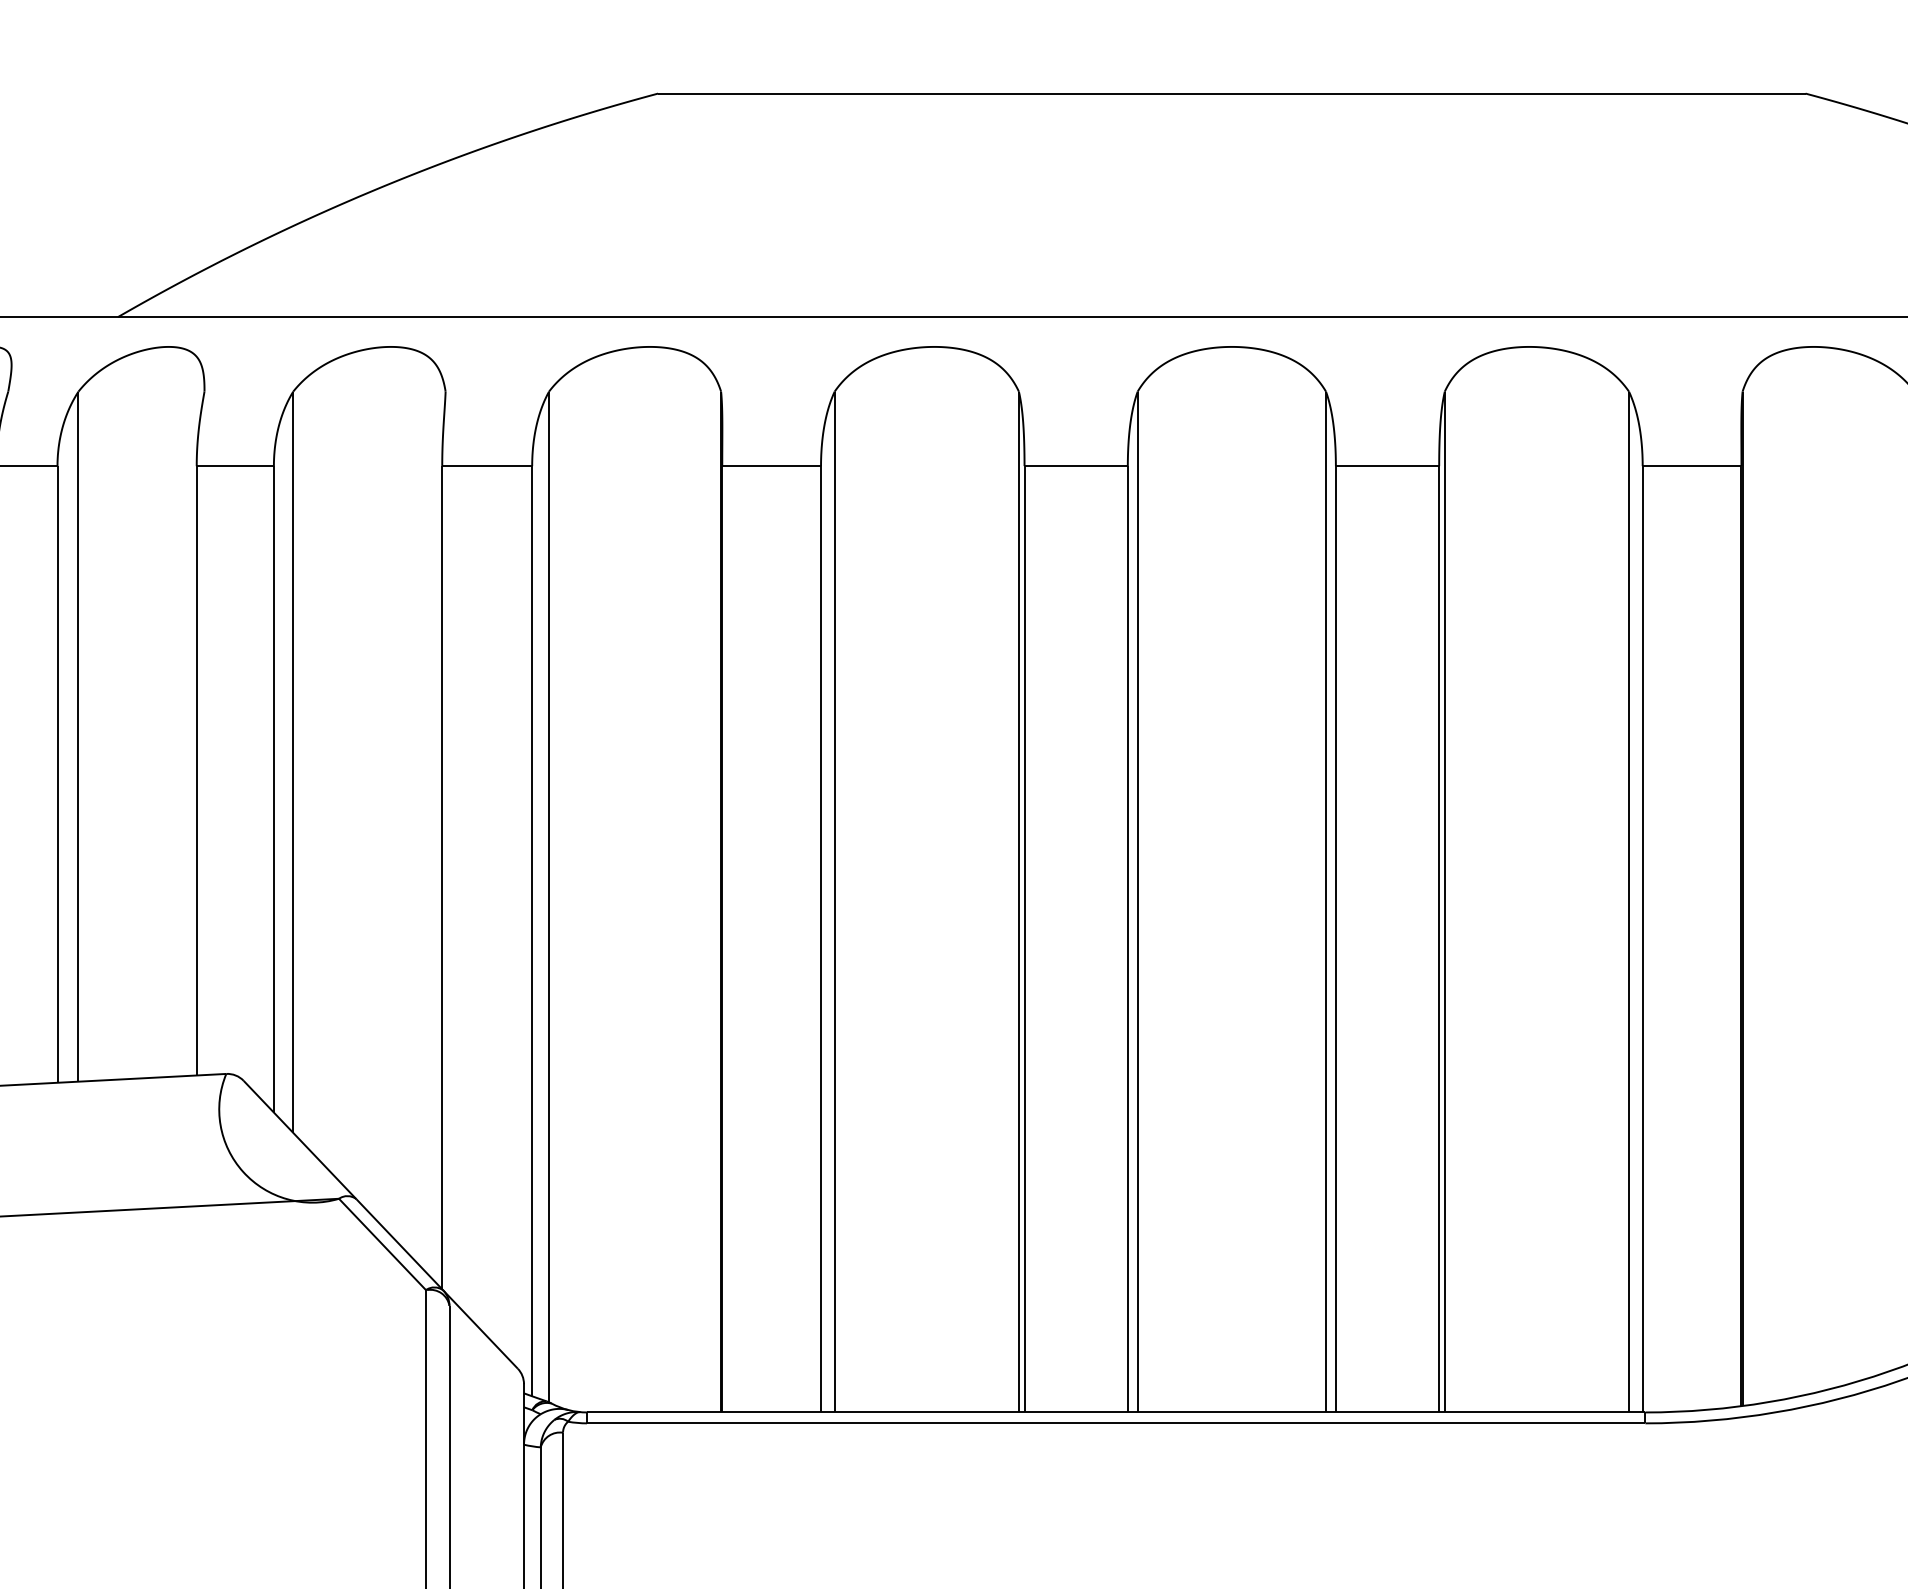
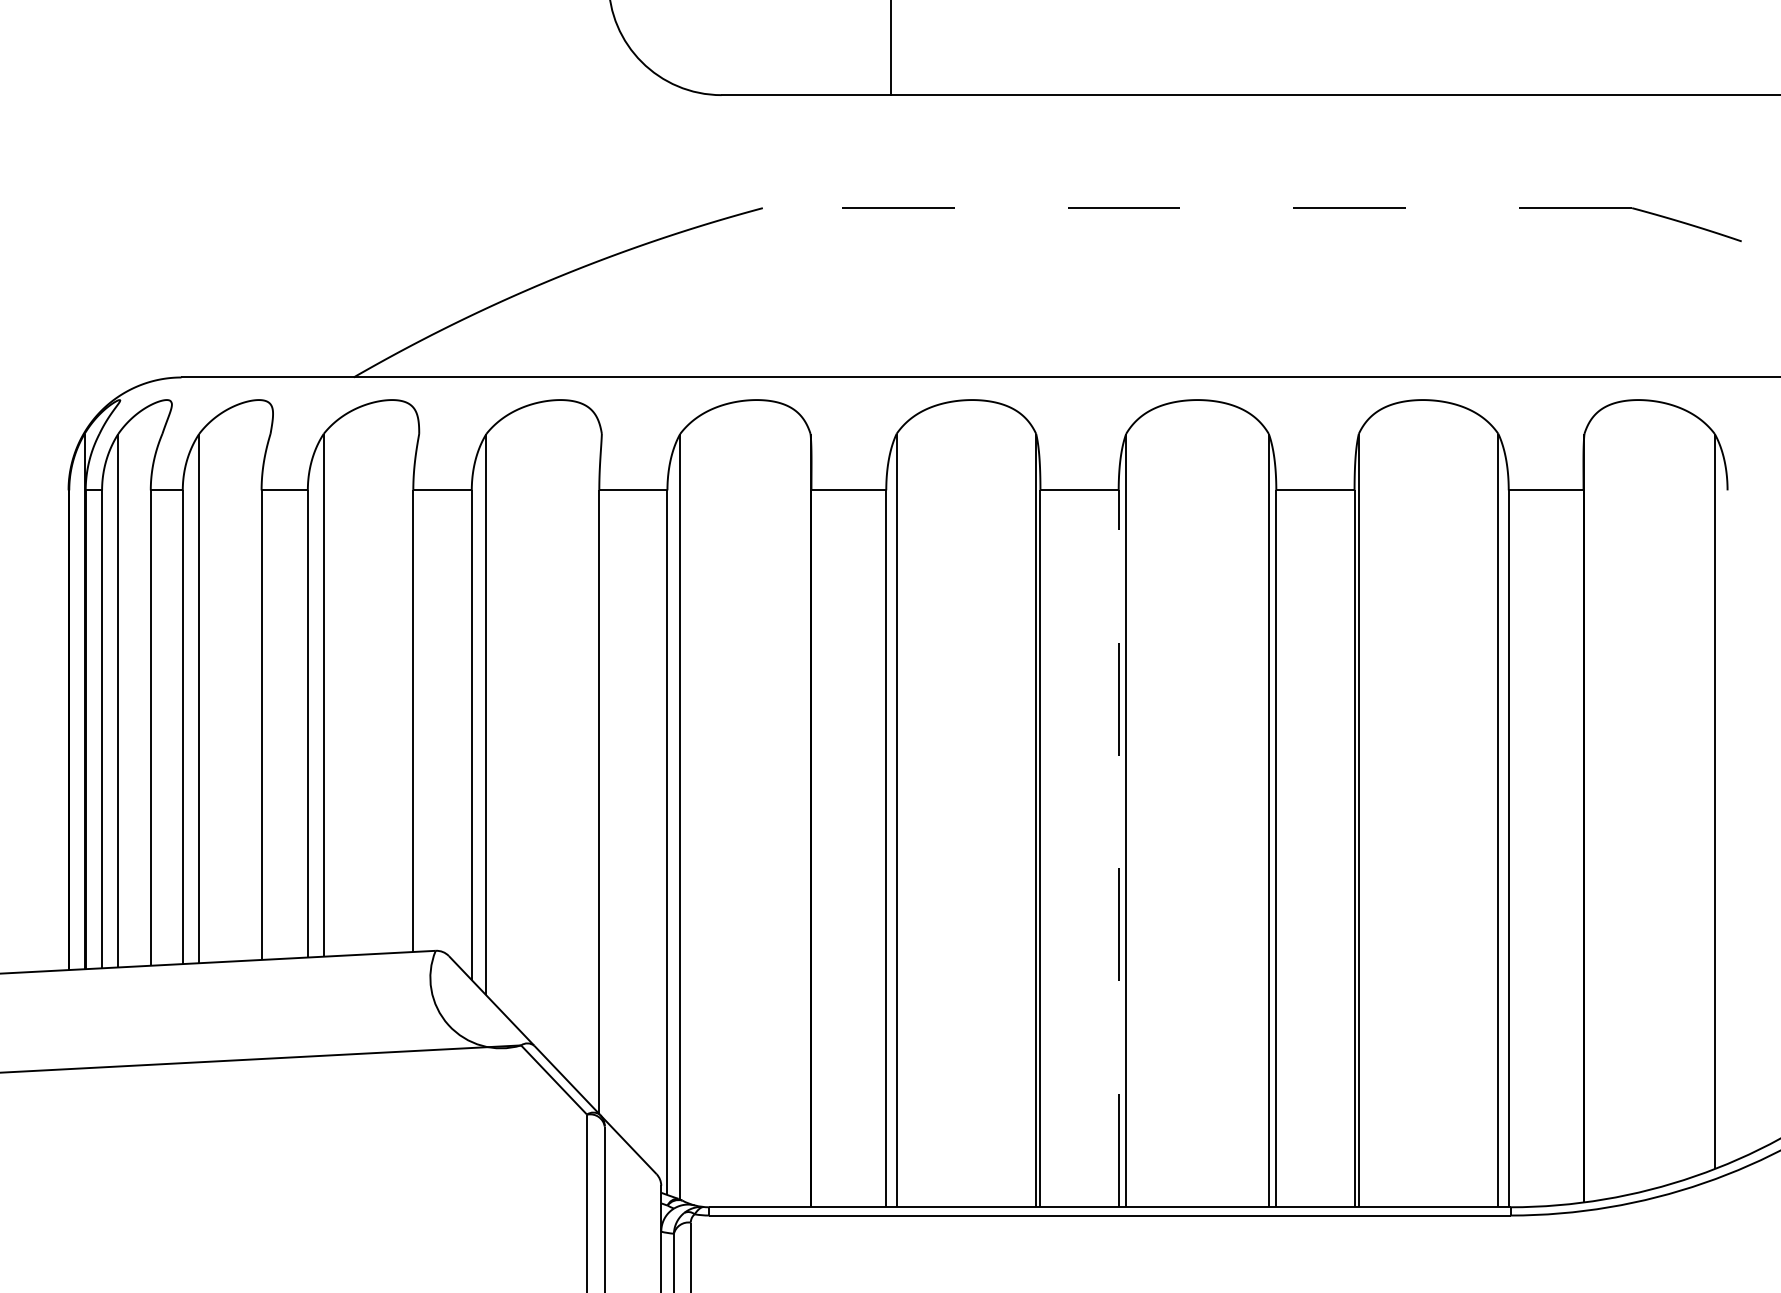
line: (1231, 94) -> (1197, 208), solid -> dashed
line: (1127, 938) -> (1118, 848), solid -> dashed

